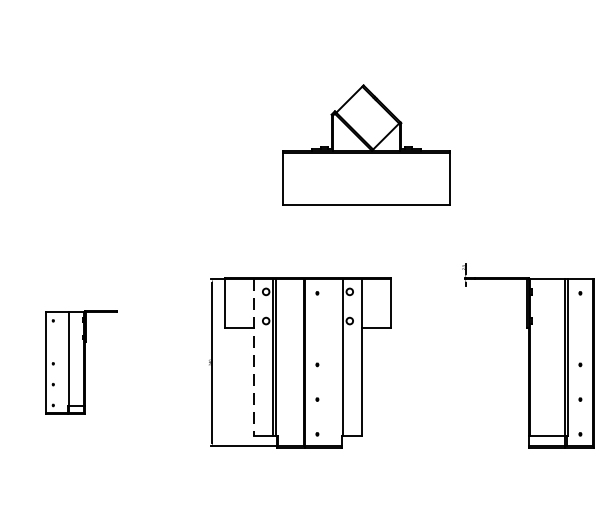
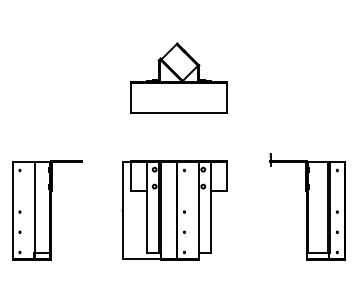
part: (365, 143) -> (178, 77), moved
line: (253, 358) -> (147, 208), dashed -> solid
part: (81, 362) -> (47, 210), size x1.67

